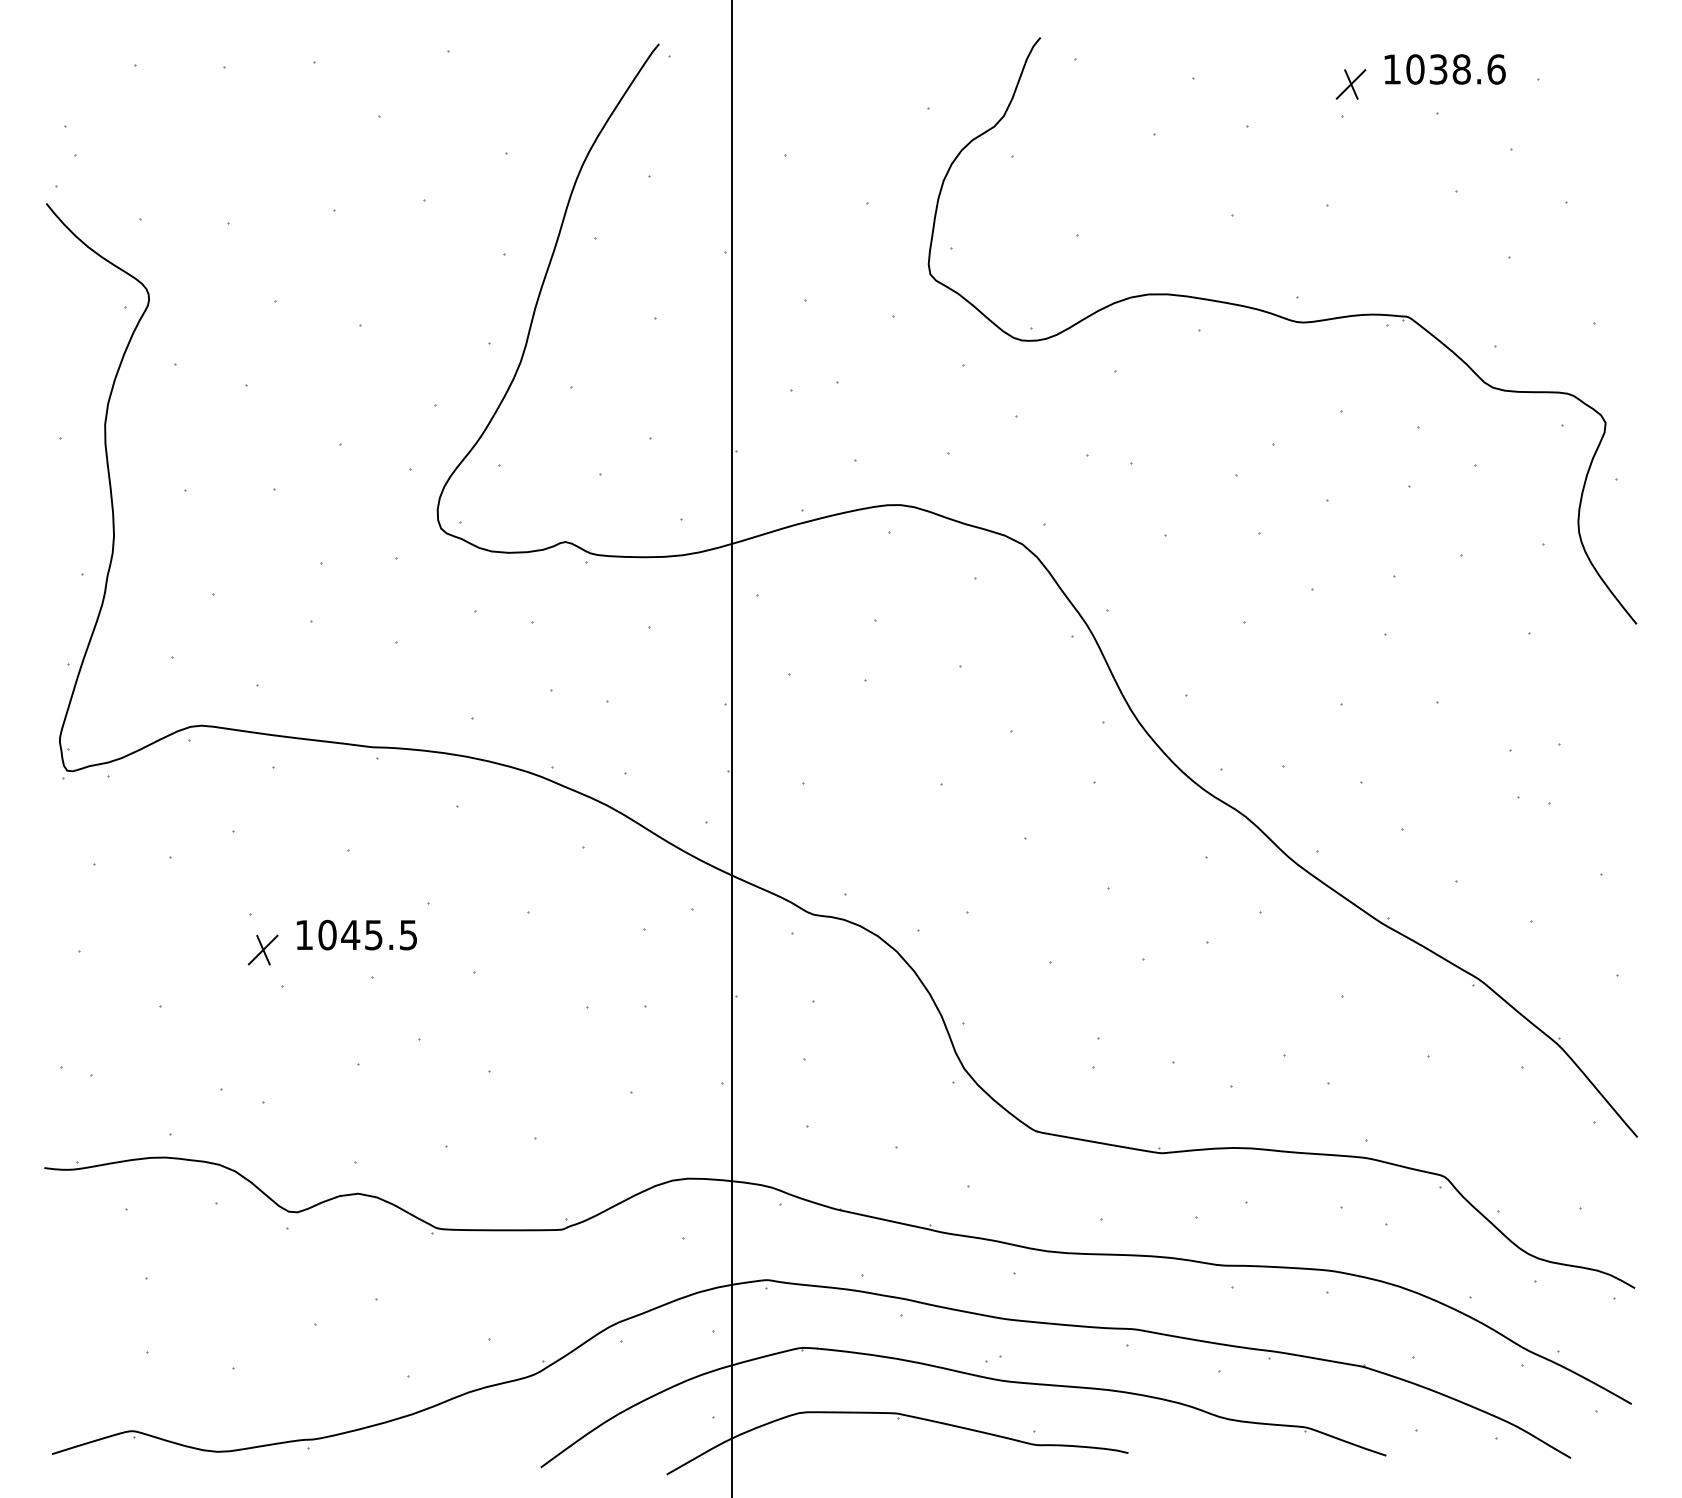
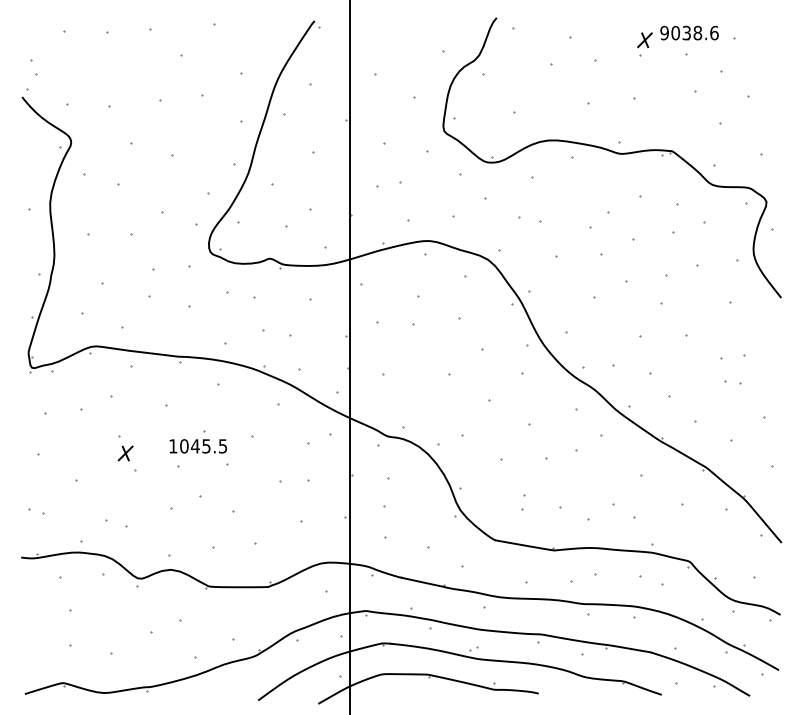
text: (1391, 68) -> (664, 32), 1038.6 -> 9038.6
text: (355, 935) -> (197, 446), moved

